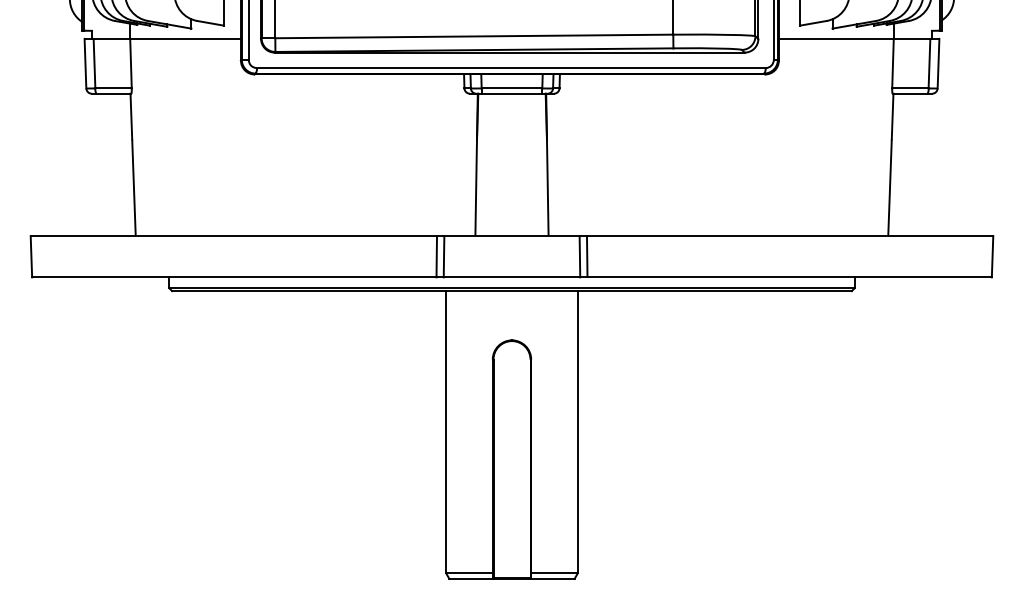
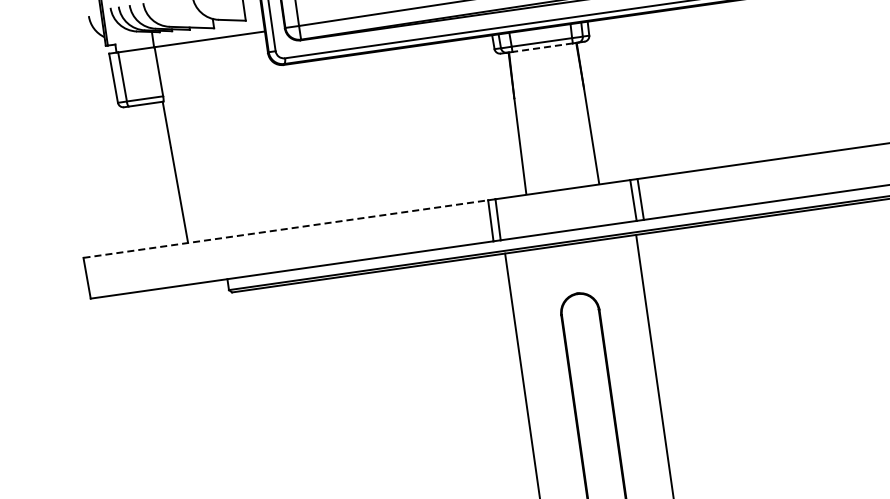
line: (511, 93) -> (542, 47), solid -> dashed
line: (234, 236) -> (286, 229), solid -> dashed

